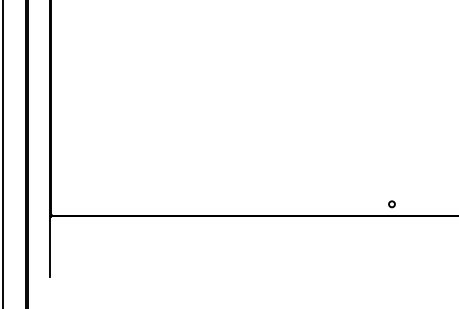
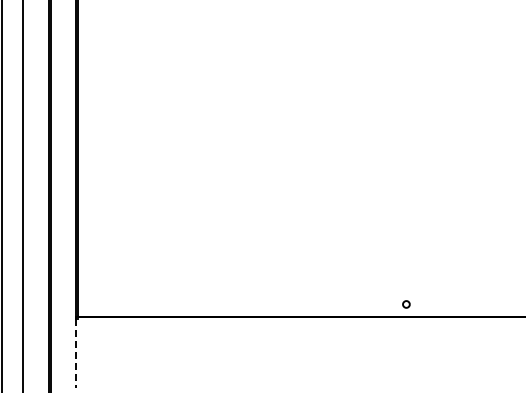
circle: (392, 204) -> (406, 304), moved
line: (50, 248) -> (76, 354), solid -> dashed

